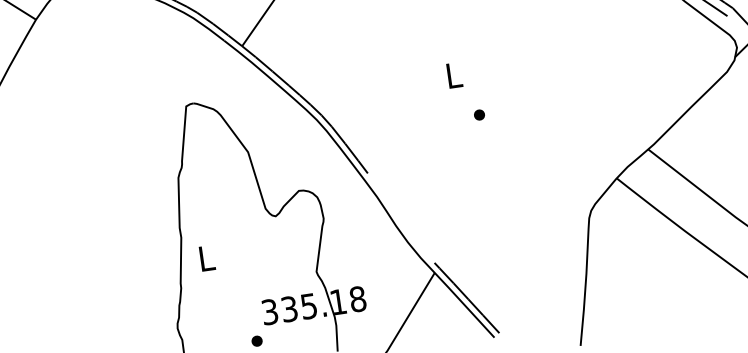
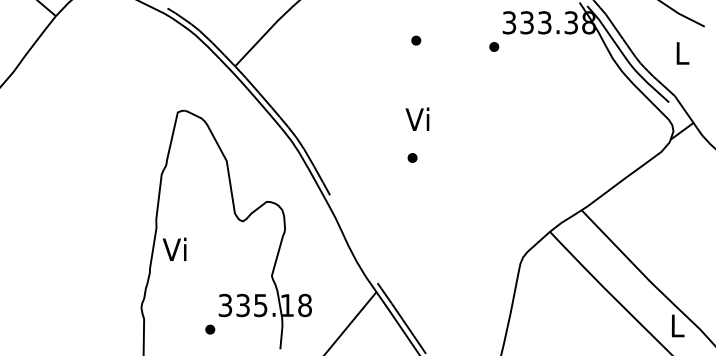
text: (452, 74) -> (417, 118), L -> Vi
part: (479, 114) -> (412, 157), moved
text: (204, 258) -> (174, 249), L -> Vi

